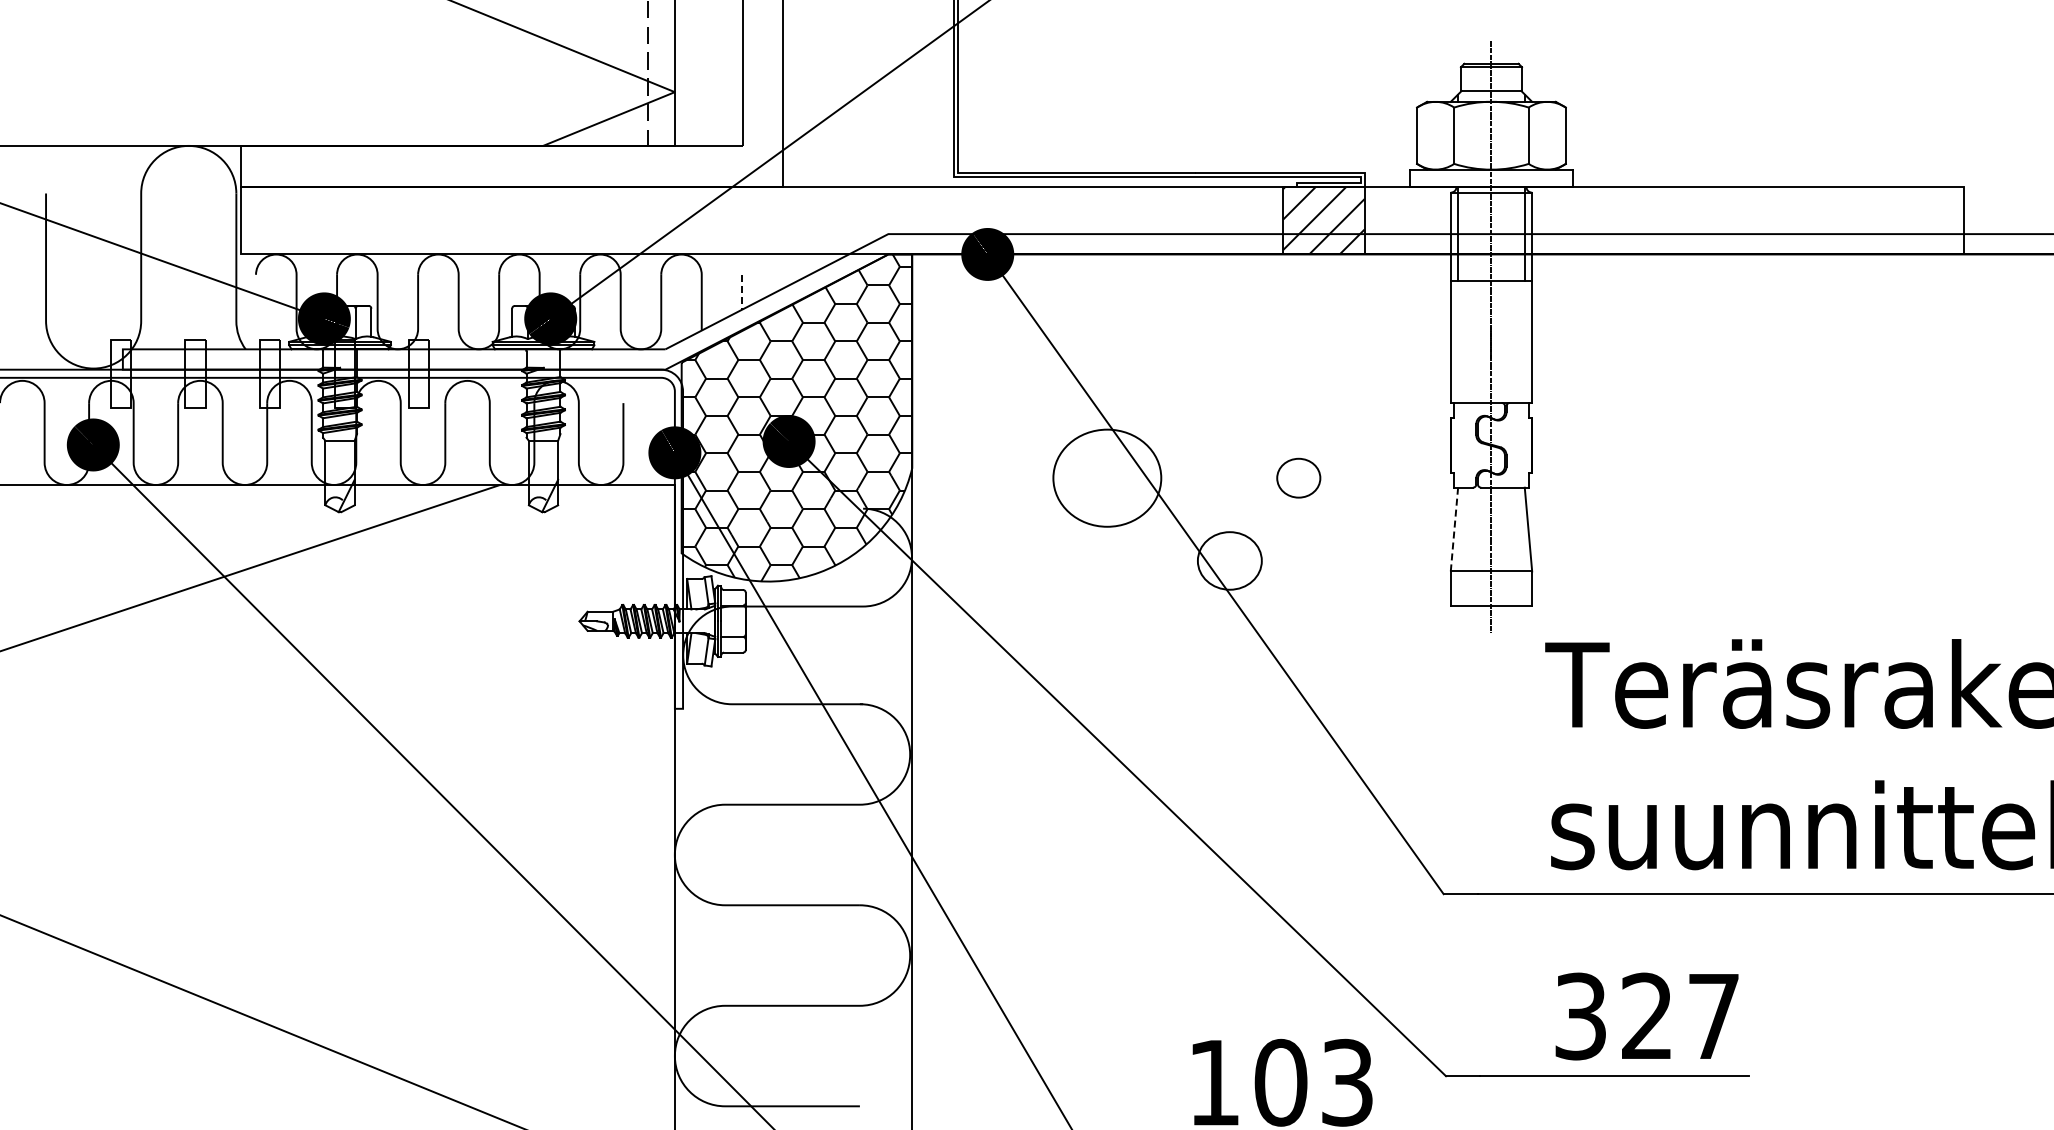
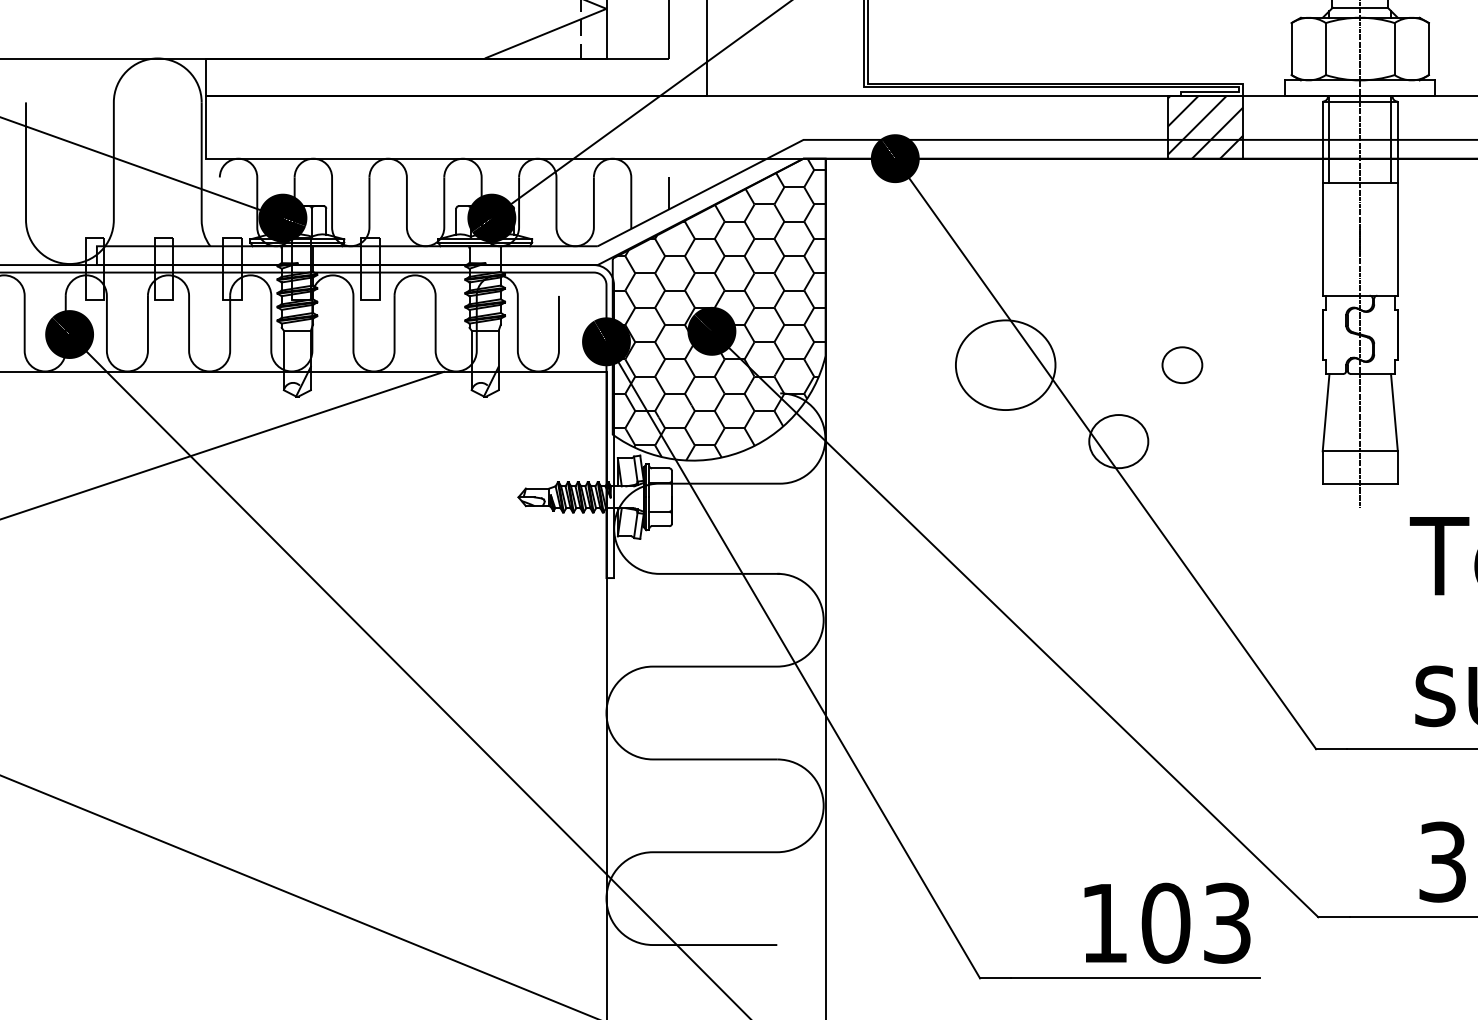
line: (742, 292) -> (668, 193), dashed -> solid
line: (1454, 530) -> (1326, 413), dashed -> solid

